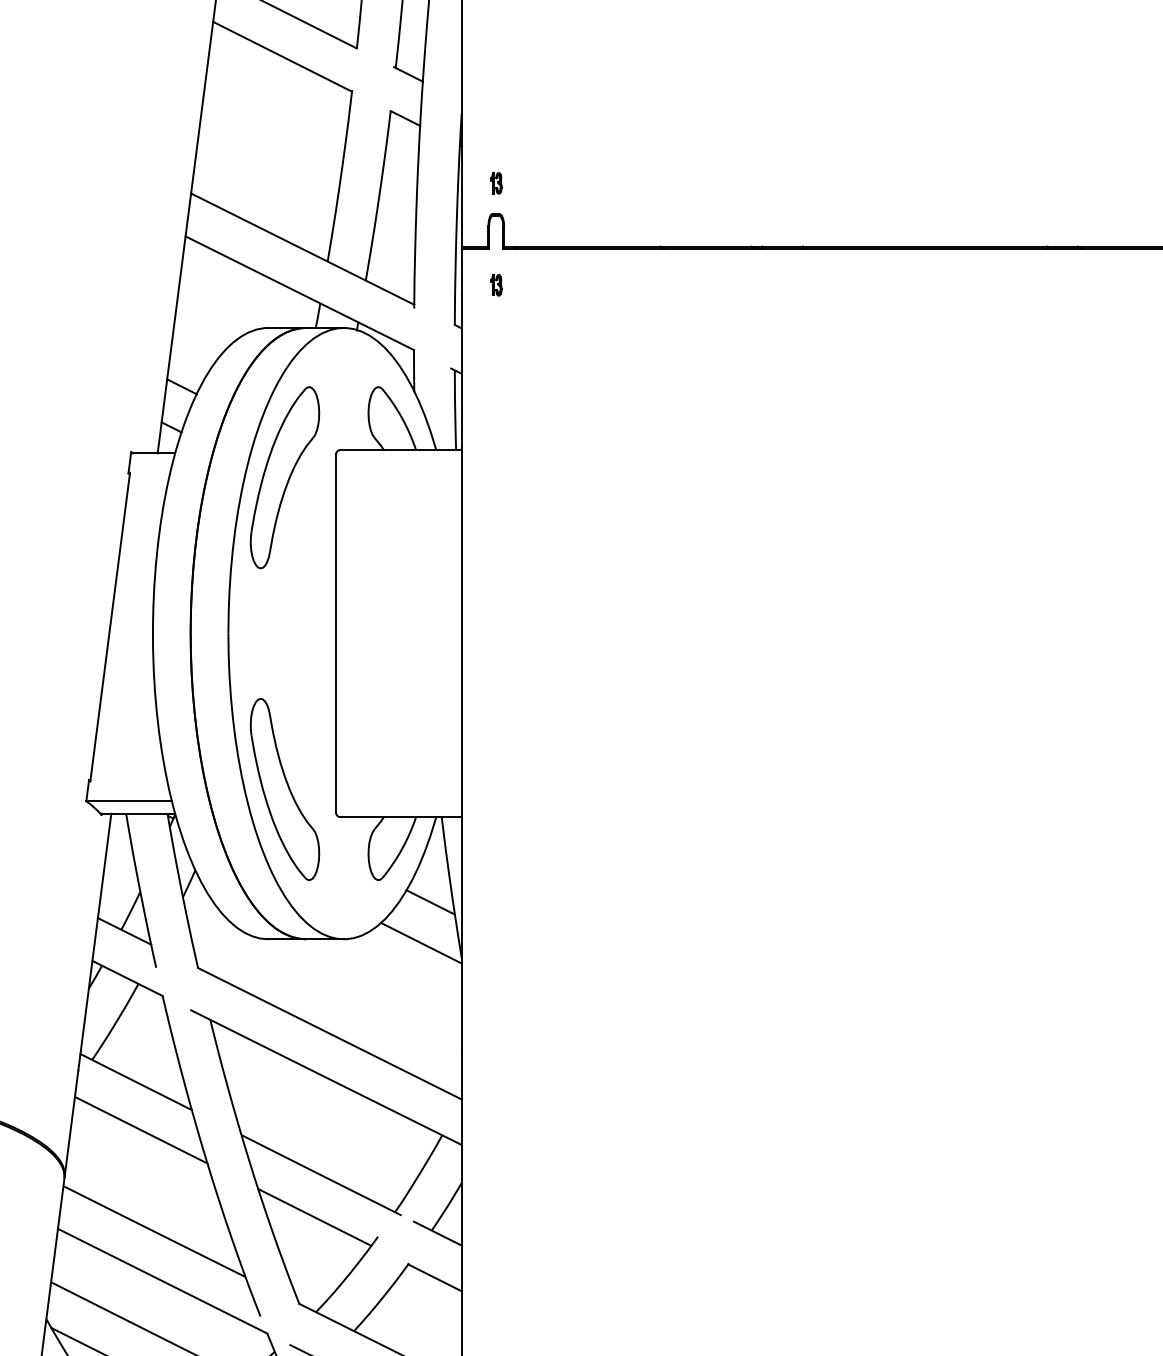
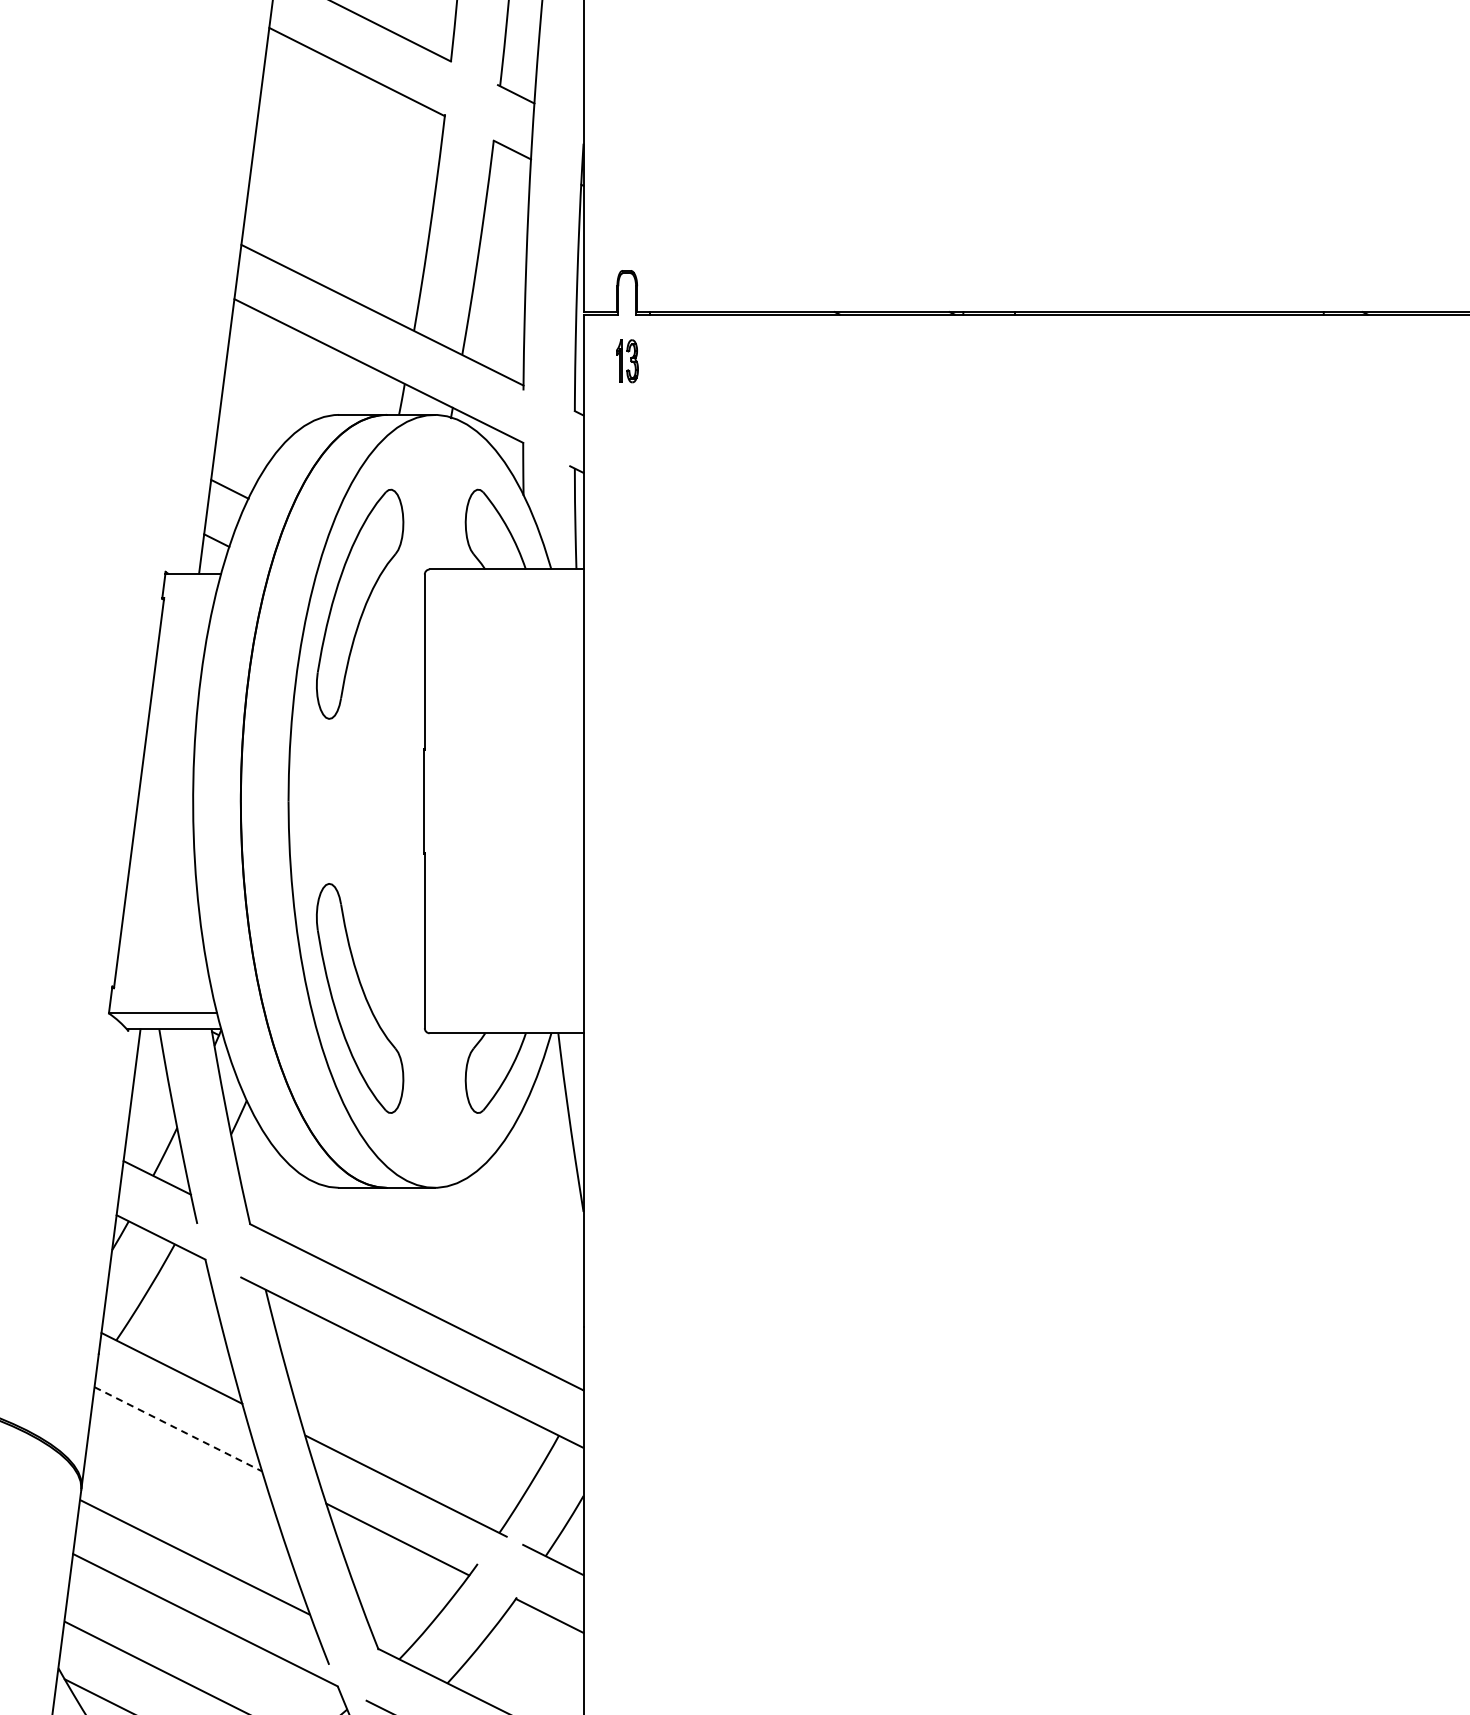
part: (496, 183) -> (627, 232), removed
part: (496, 284) -> (627, 360), size x1.6
line: (430, 901) -> (543, 1140), removed
line: (421, 942) -> (532, 1192), removed
line: (141, 1130) -> (178, 1429), solid -> dashed

